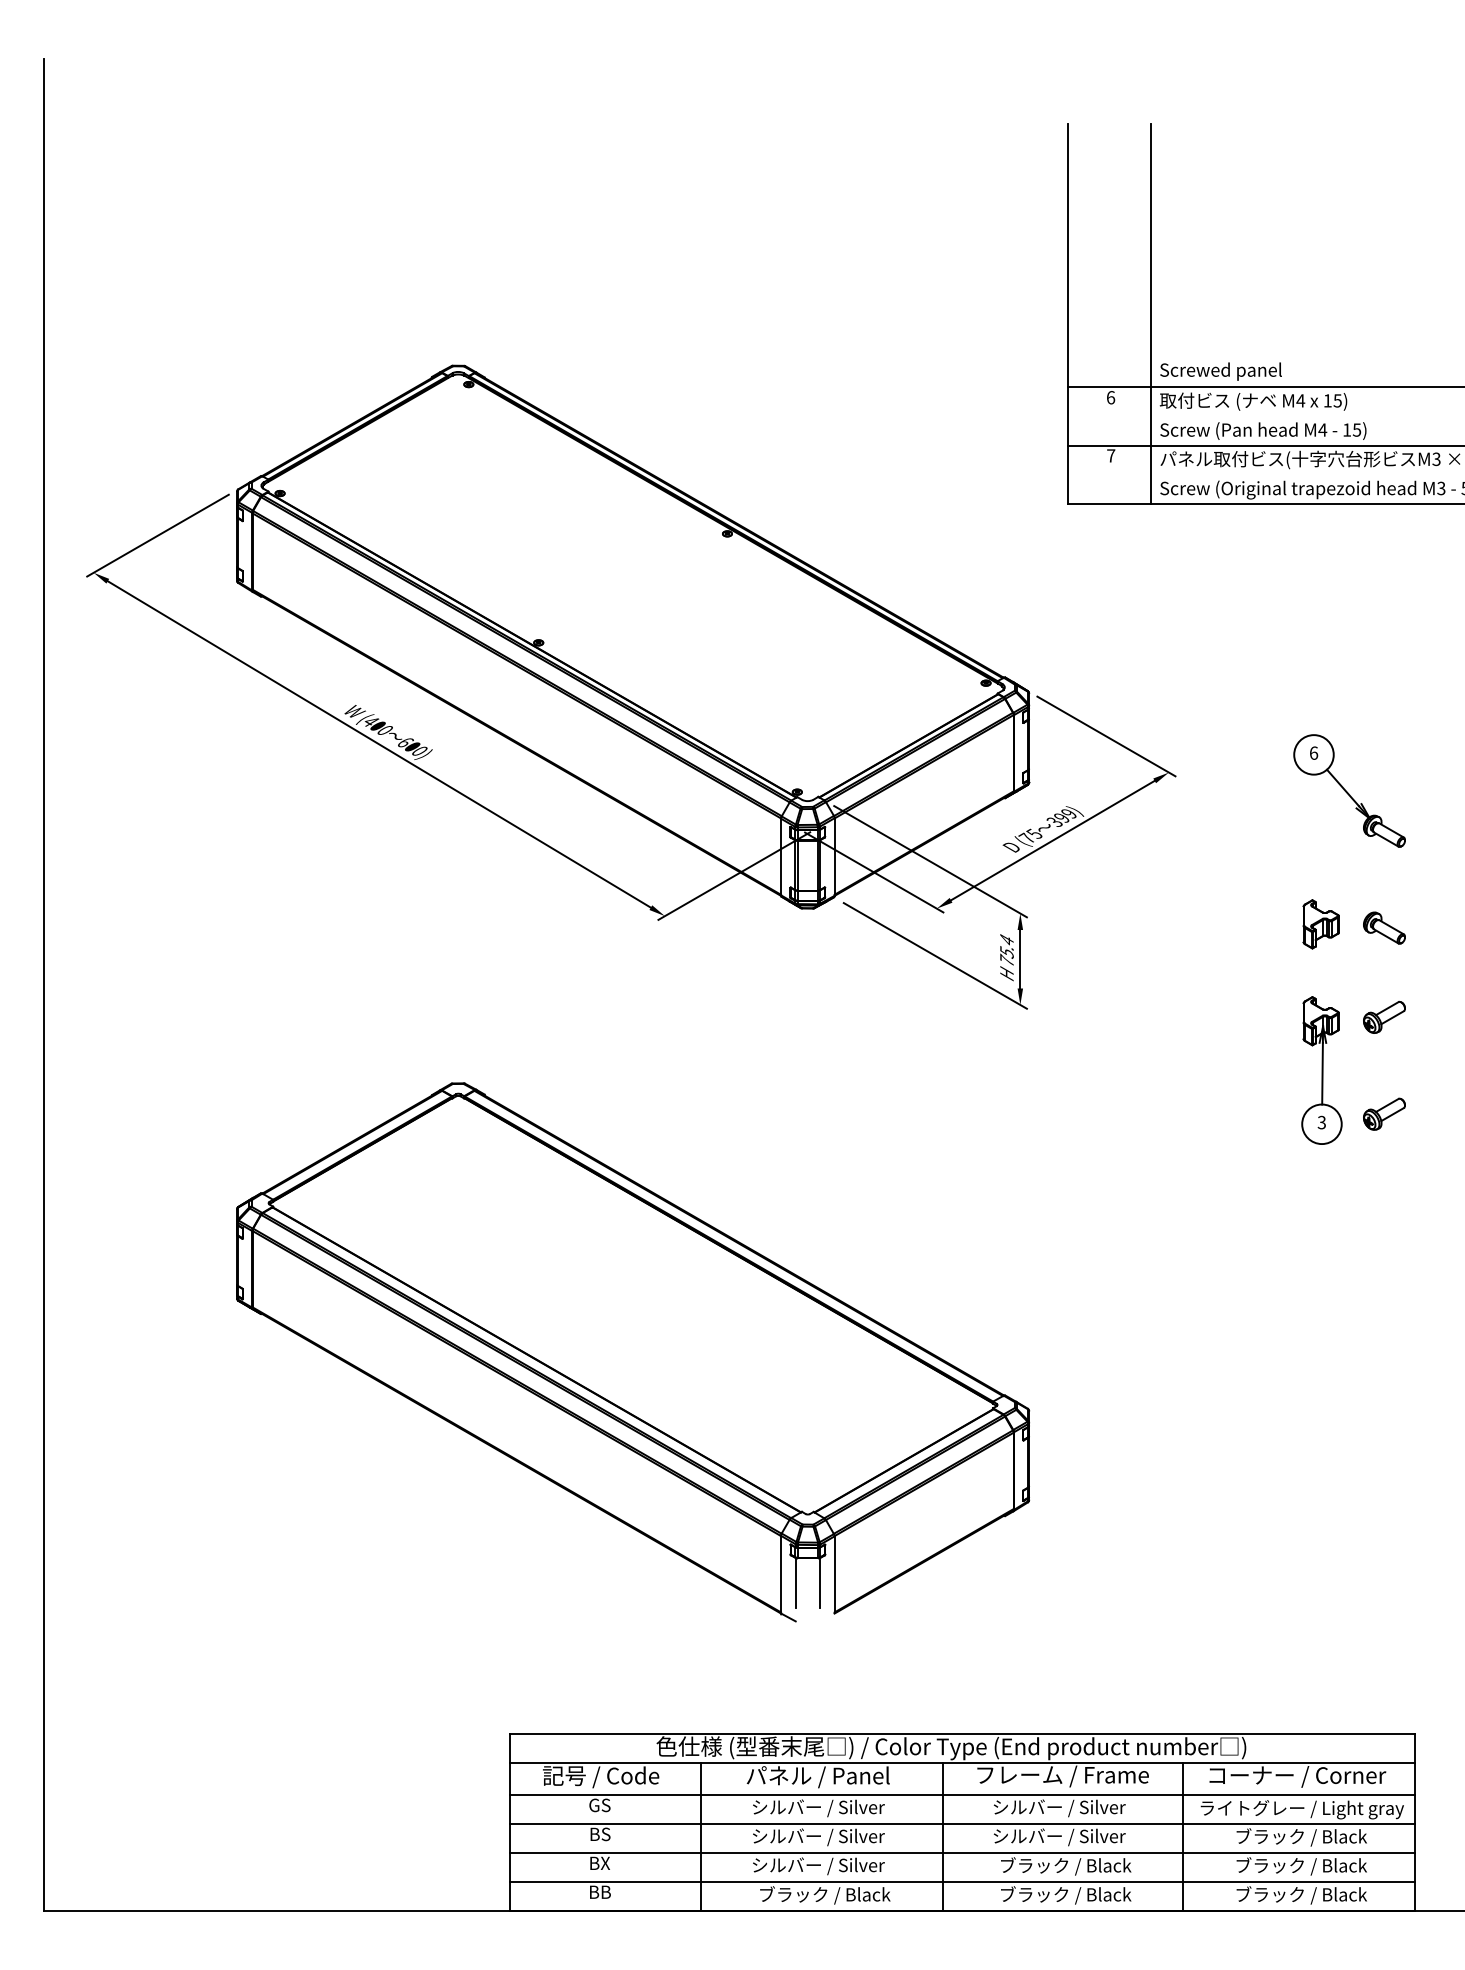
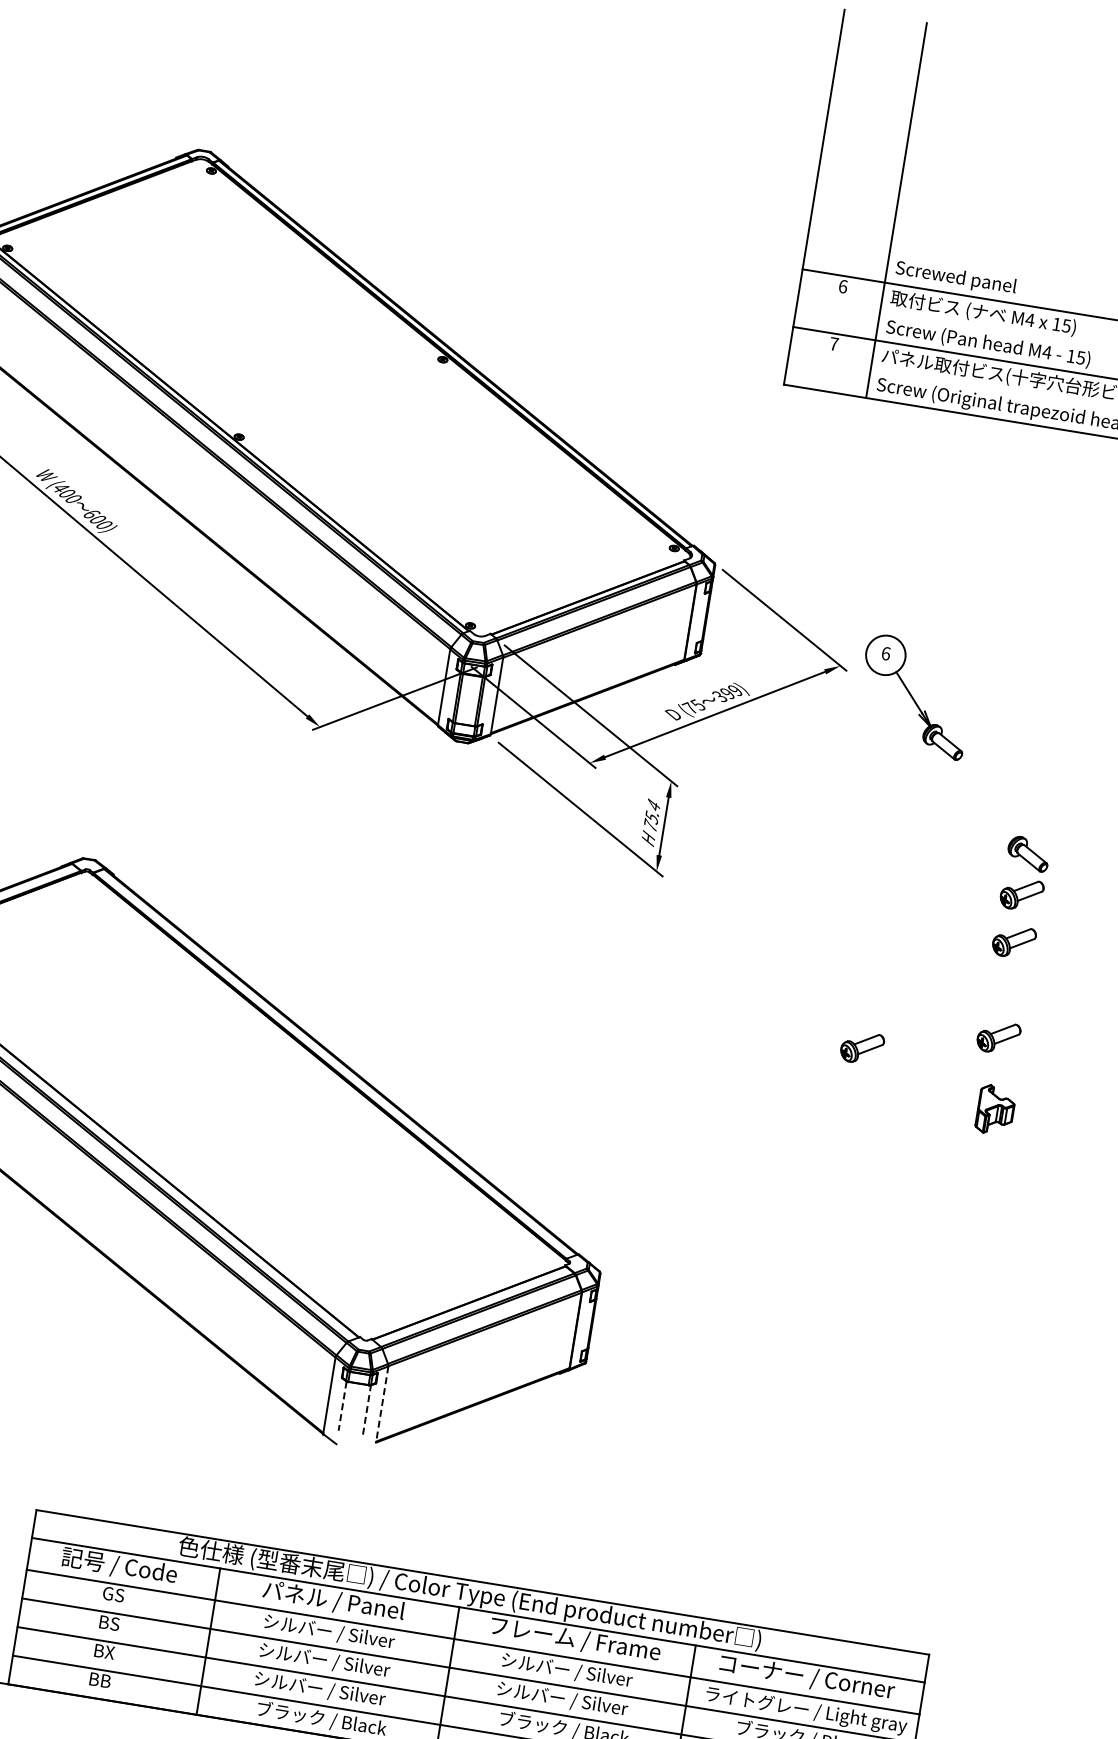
part: (1349, 790) -> (915, 696), moved
part: (1320, 924) -> (995, 1110), moved
part: (1384, 968) -> (1021, 893), added
part: (1321, 1070) -> (943, 984), removed
part: (1251, 1145) -> (862, 1047), added
line: (834, 1575) -> (382, 1405), solid -> dashed
line: (795, 1582) -> (342, 1405), solid -> dashed
line: (820, 1582) -> (367, 1409), solid -> dashed

